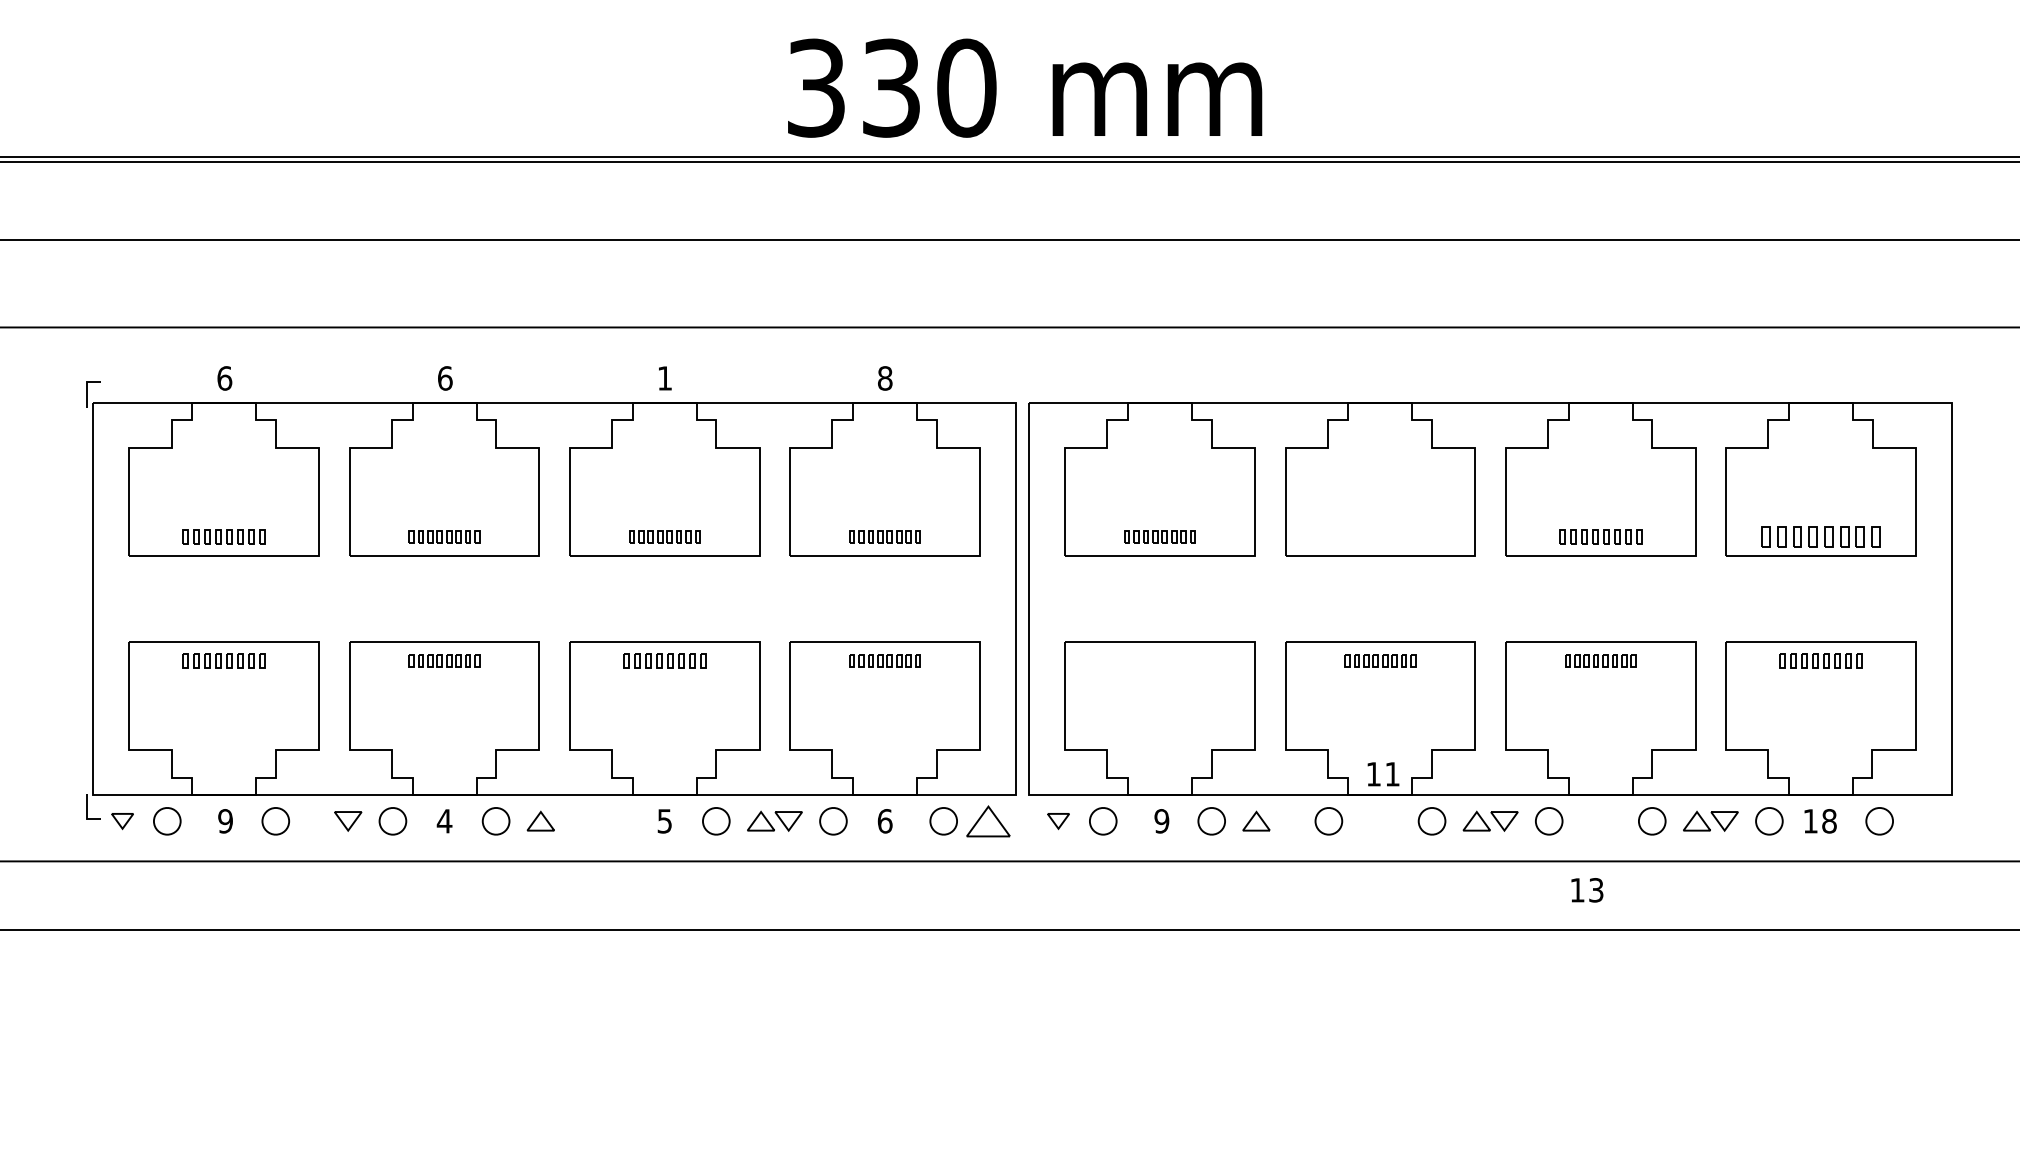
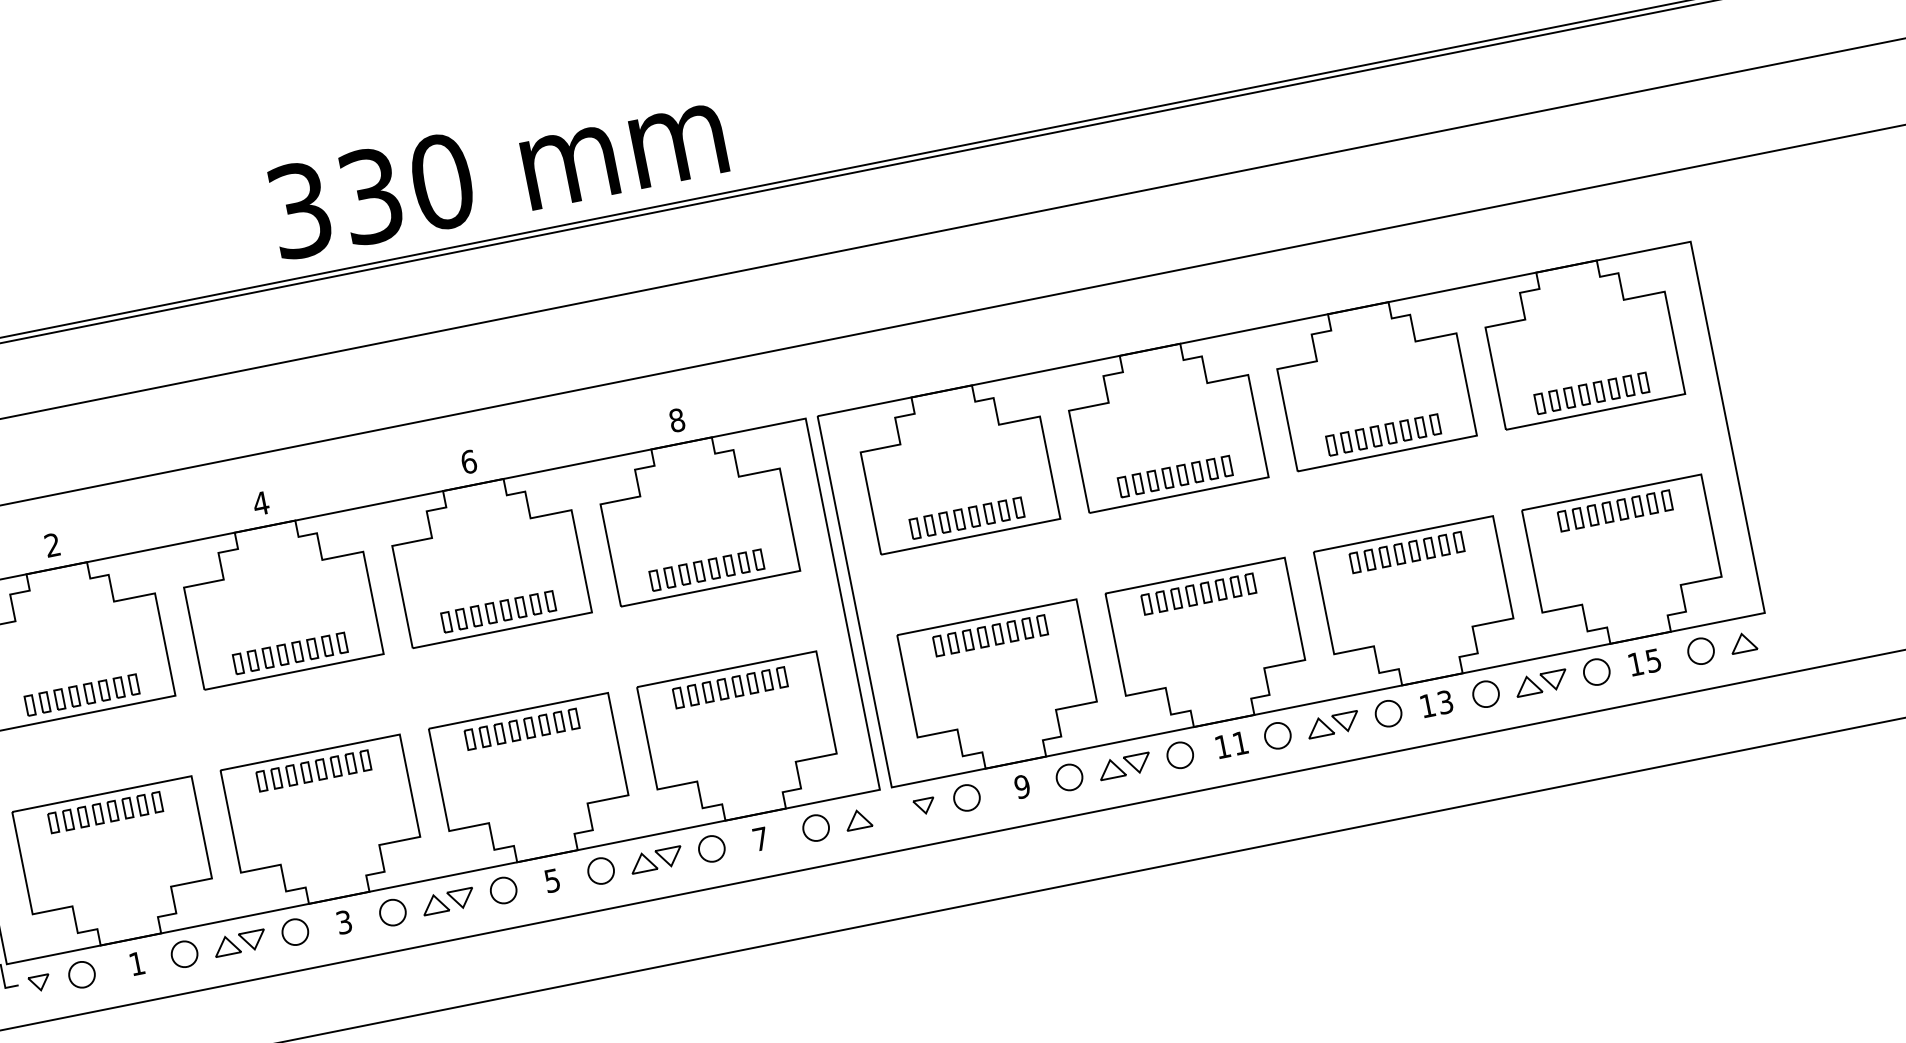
text: (1025, 87) -> (497, 170), moved
text: (224, 378) -> (52, 545), 6 -> 2
text: (444, 378) -> (260, 503), 6 -> 4
text: (664, 378) -> (468, 462), 1 -> 6
part: (223, 536) -> (81, 694), size x1.43
part: (444, 536) -> (290, 653), size x1.67
part: (664, 536) -> (498, 611), size x1.67
part: (884, 536) -> (706, 569), size x1.67
part: (1159, 536) -> (966, 518), size x1.67
part: (1380, 536) -> (1175, 476), added
part: (1600, 536) -> (1383, 434), size x1.43
part: (223, 660) -> (104, 812), size x1.43
part: (444, 660) -> (313, 770), size x1.67
part: (664, 660) -> (521, 728), size x1.43
part: (884, 660) -> (729, 687), size x1.67
part: (1159, 660) -> (989, 635), added
part: (1380, 660) -> (1198, 593), size x1.67
part: (1600, 660) -> (1406, 551), size x1.67
part: (1820, 660) -> (1614, 510), size x1.43
text: (1383, 774) -> (1231, 745), moved
part: (320, 820) -> (226, 945), added
part: (988, 820) -> (858, 818), size x0.62
part: (1924, 820) -> (1743, 642), added
text: (225, 821) -> (137, 963), 9 -> 1
text: (444, 821) -> (344, 922), 4 -> 3
part: (568, 821) -> (461, 899), added
part: (613, 821) -> (503, 890), added
text: (884, 821) -> (760, 839), 6 -> 7
part: (1284, 821) -> (1138, 763), added
text: (1829, 821) -> (1653, 660), 18 -> 15
text: (1587, 890) -> (1437, 704), moved

